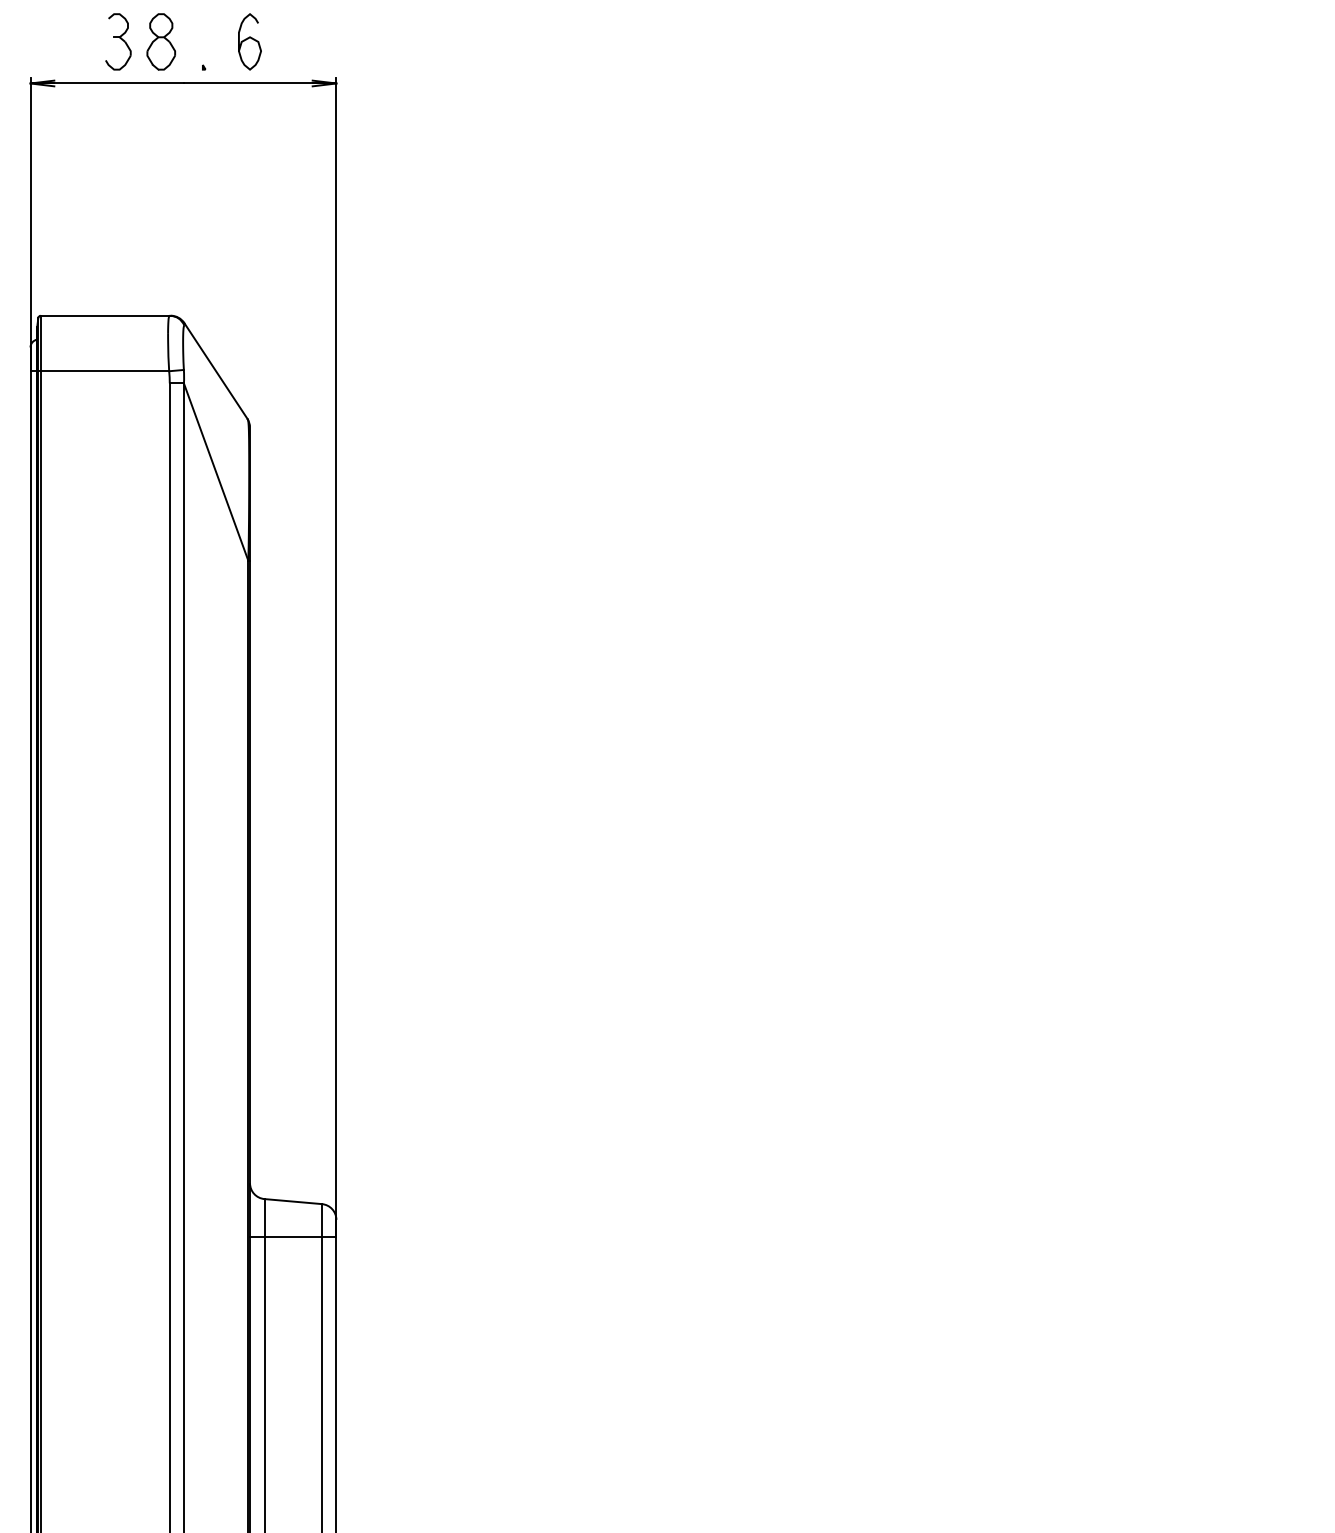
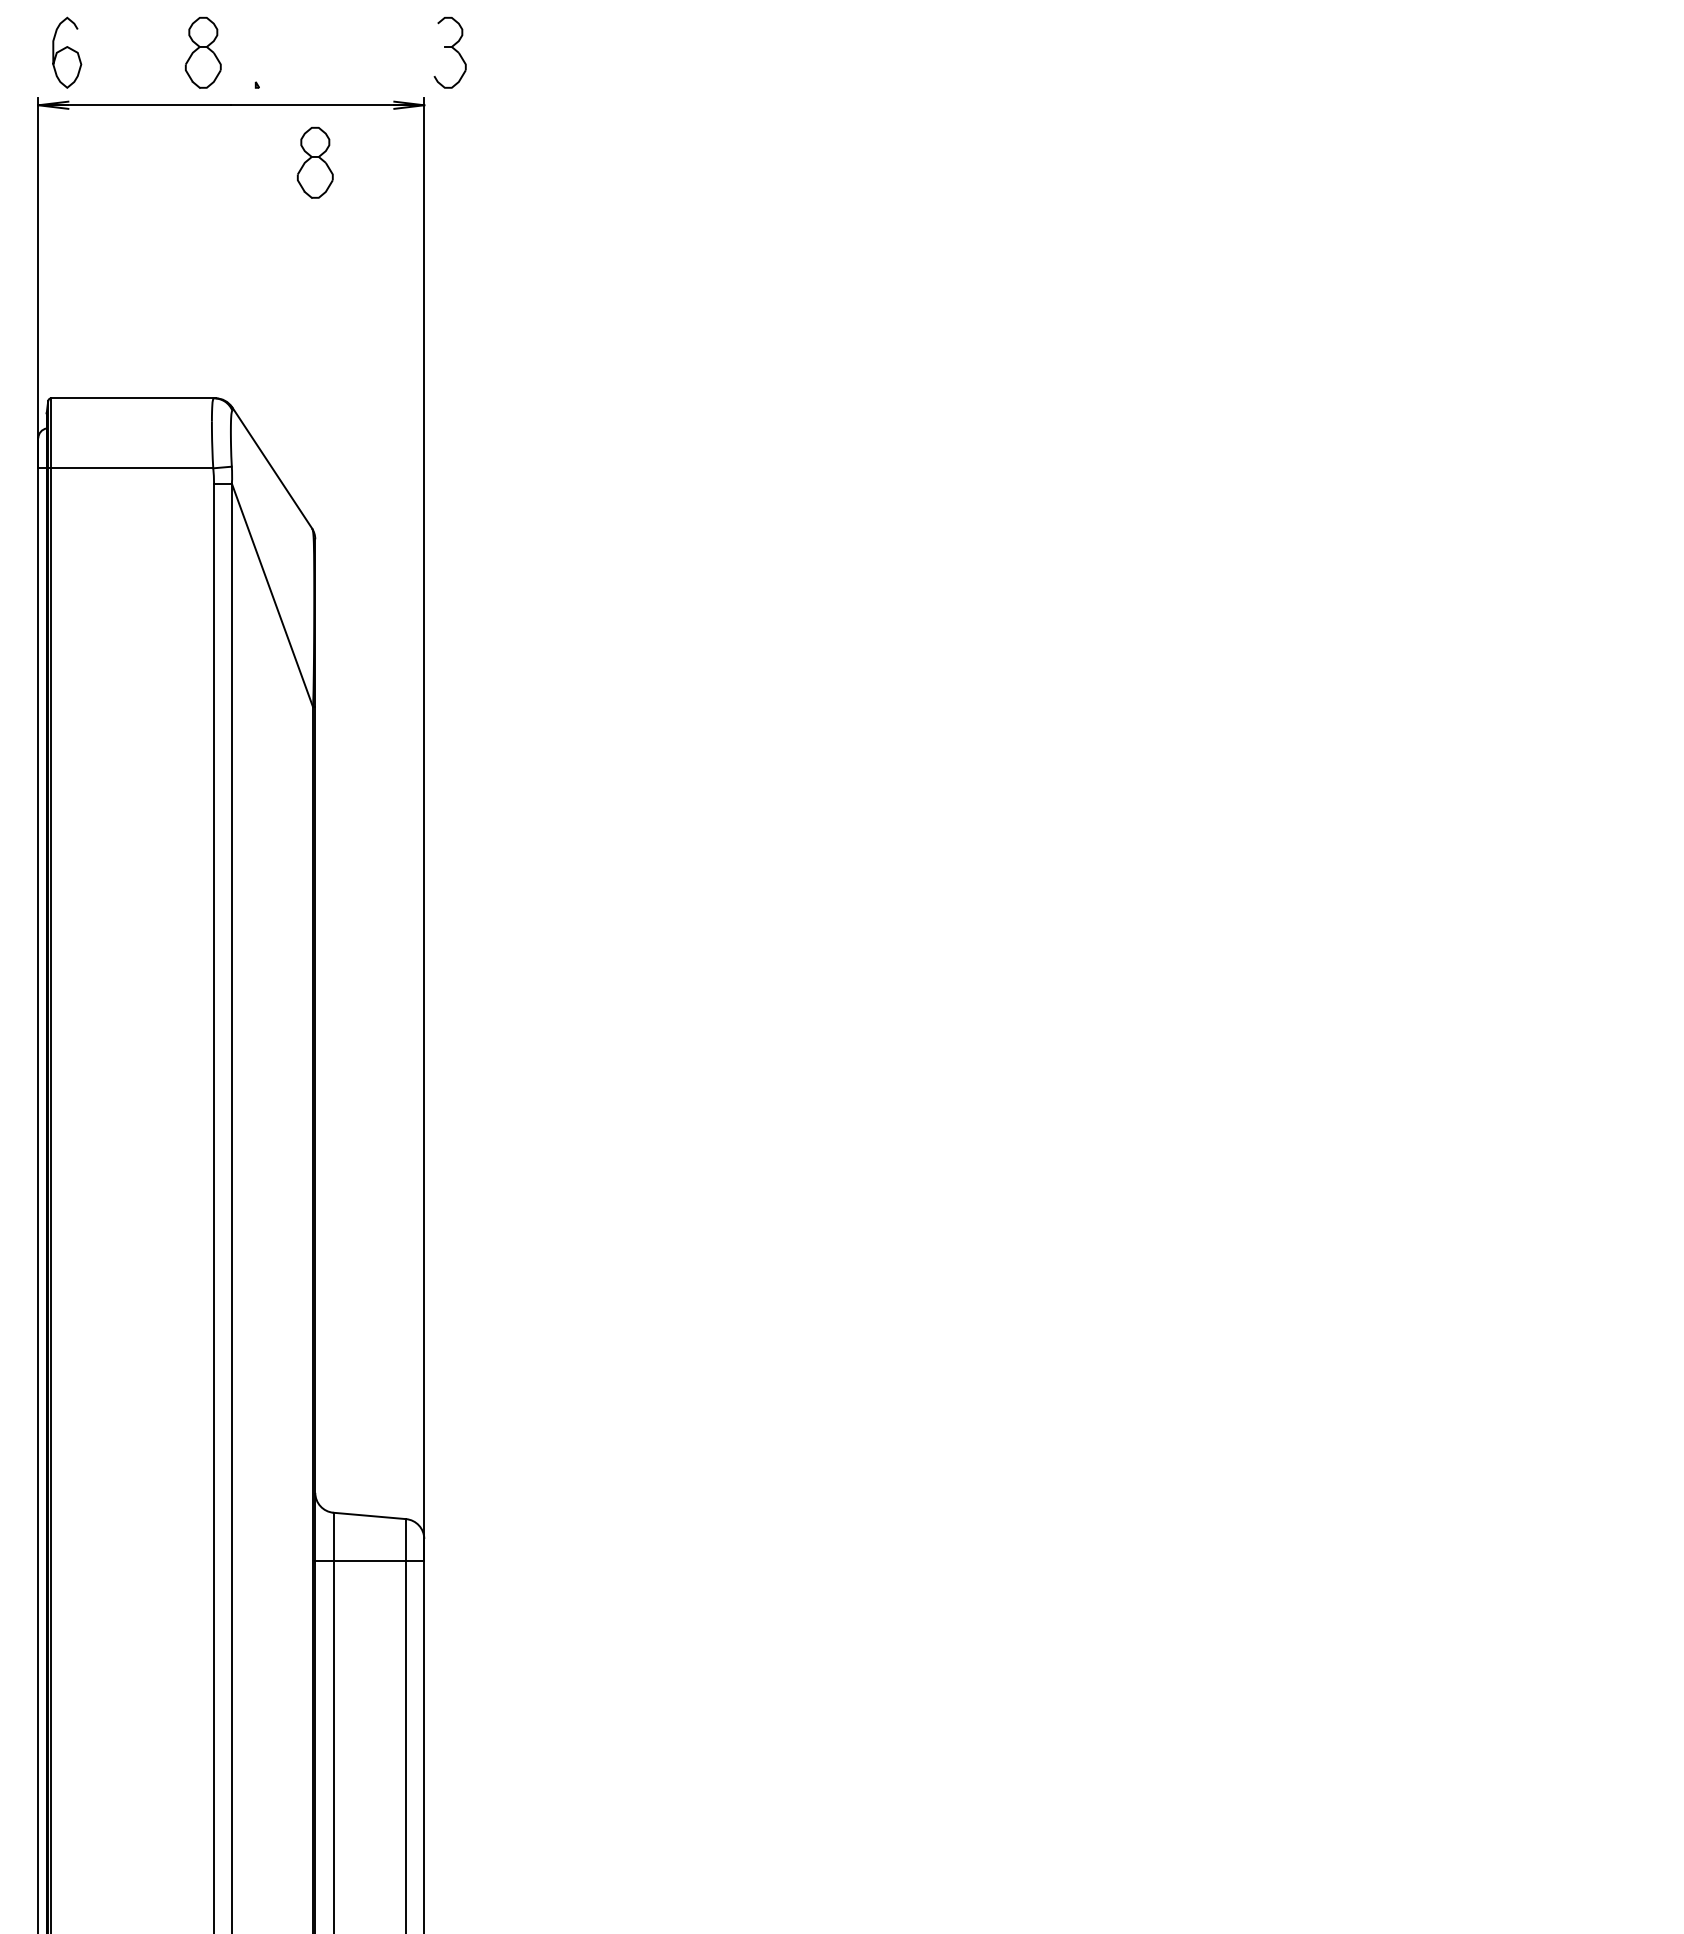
curve: (251, 39) -> (69, 49), moved
part: (117, 41) -> (449, 52), moved
part: (249, 128) -> (314, 162), added

